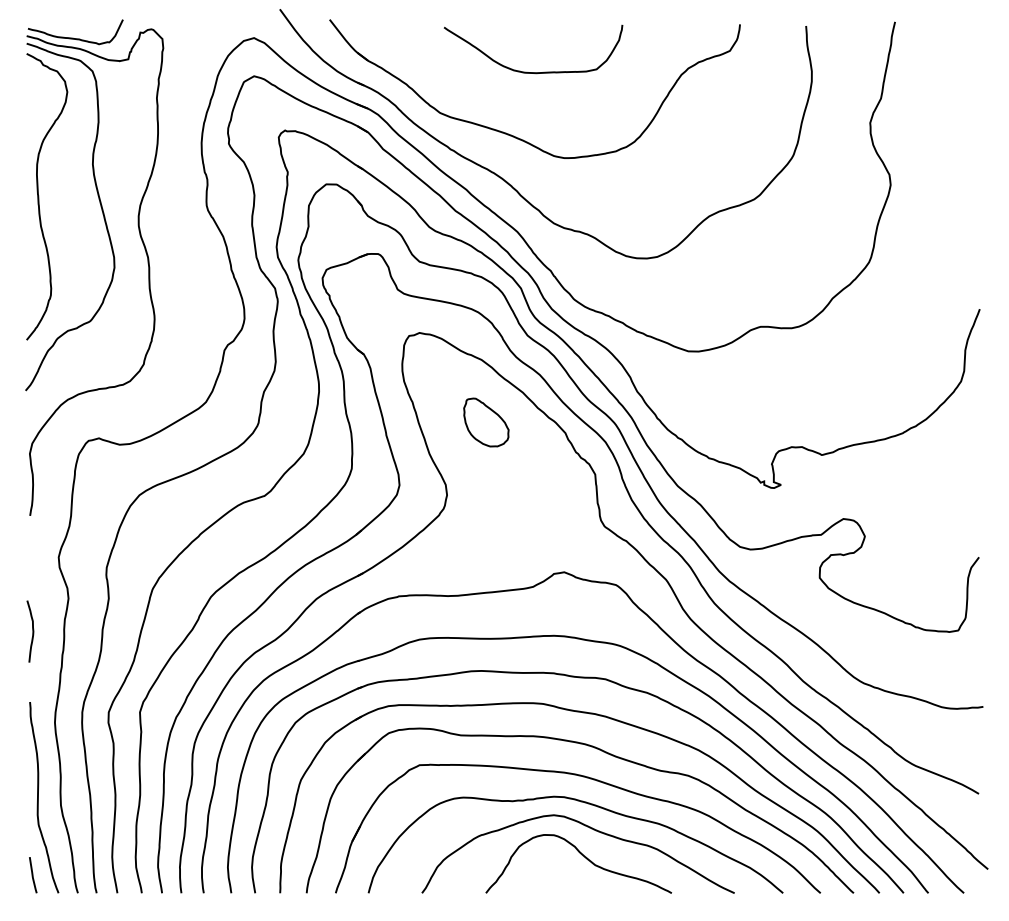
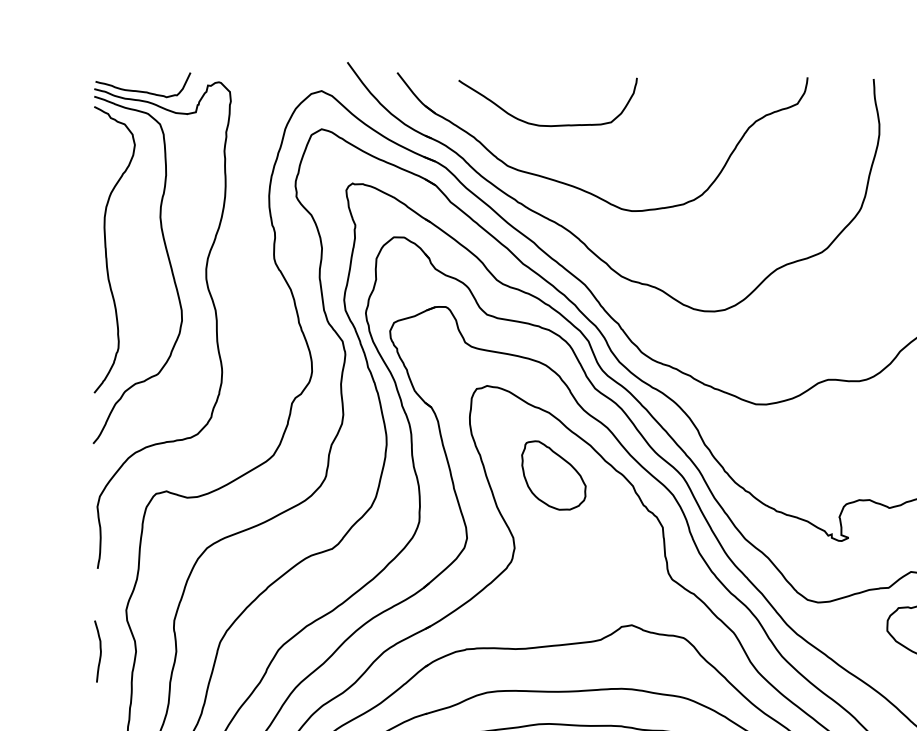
curve: (533, 72) -> (548, 125), moved
part: (486, 422) -> (554, 475), size x1.43
curve: (32, 631) -> (100, 651), moved

